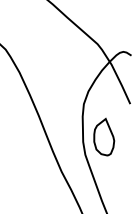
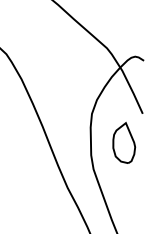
part: (104, 136) -> (124, 142), moved

